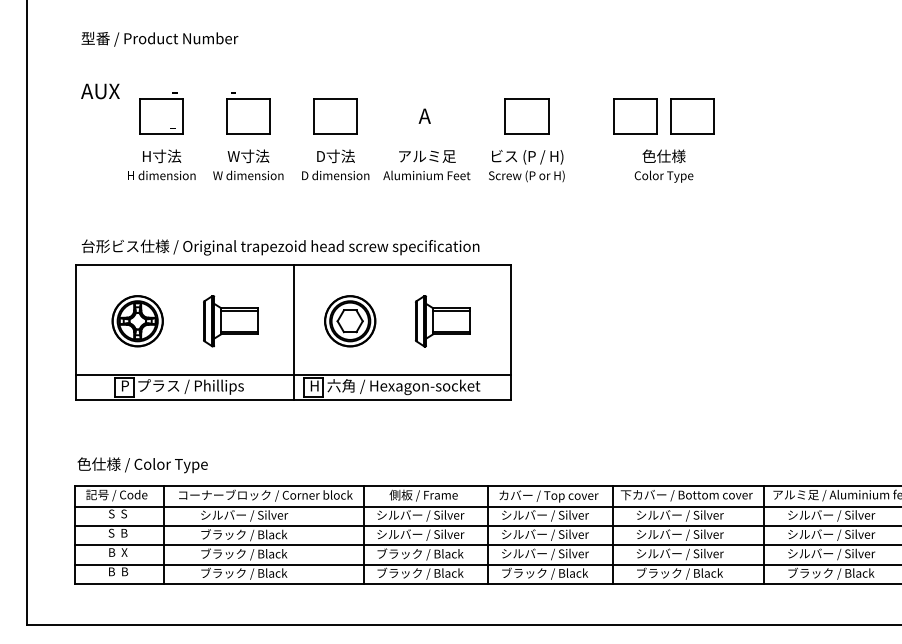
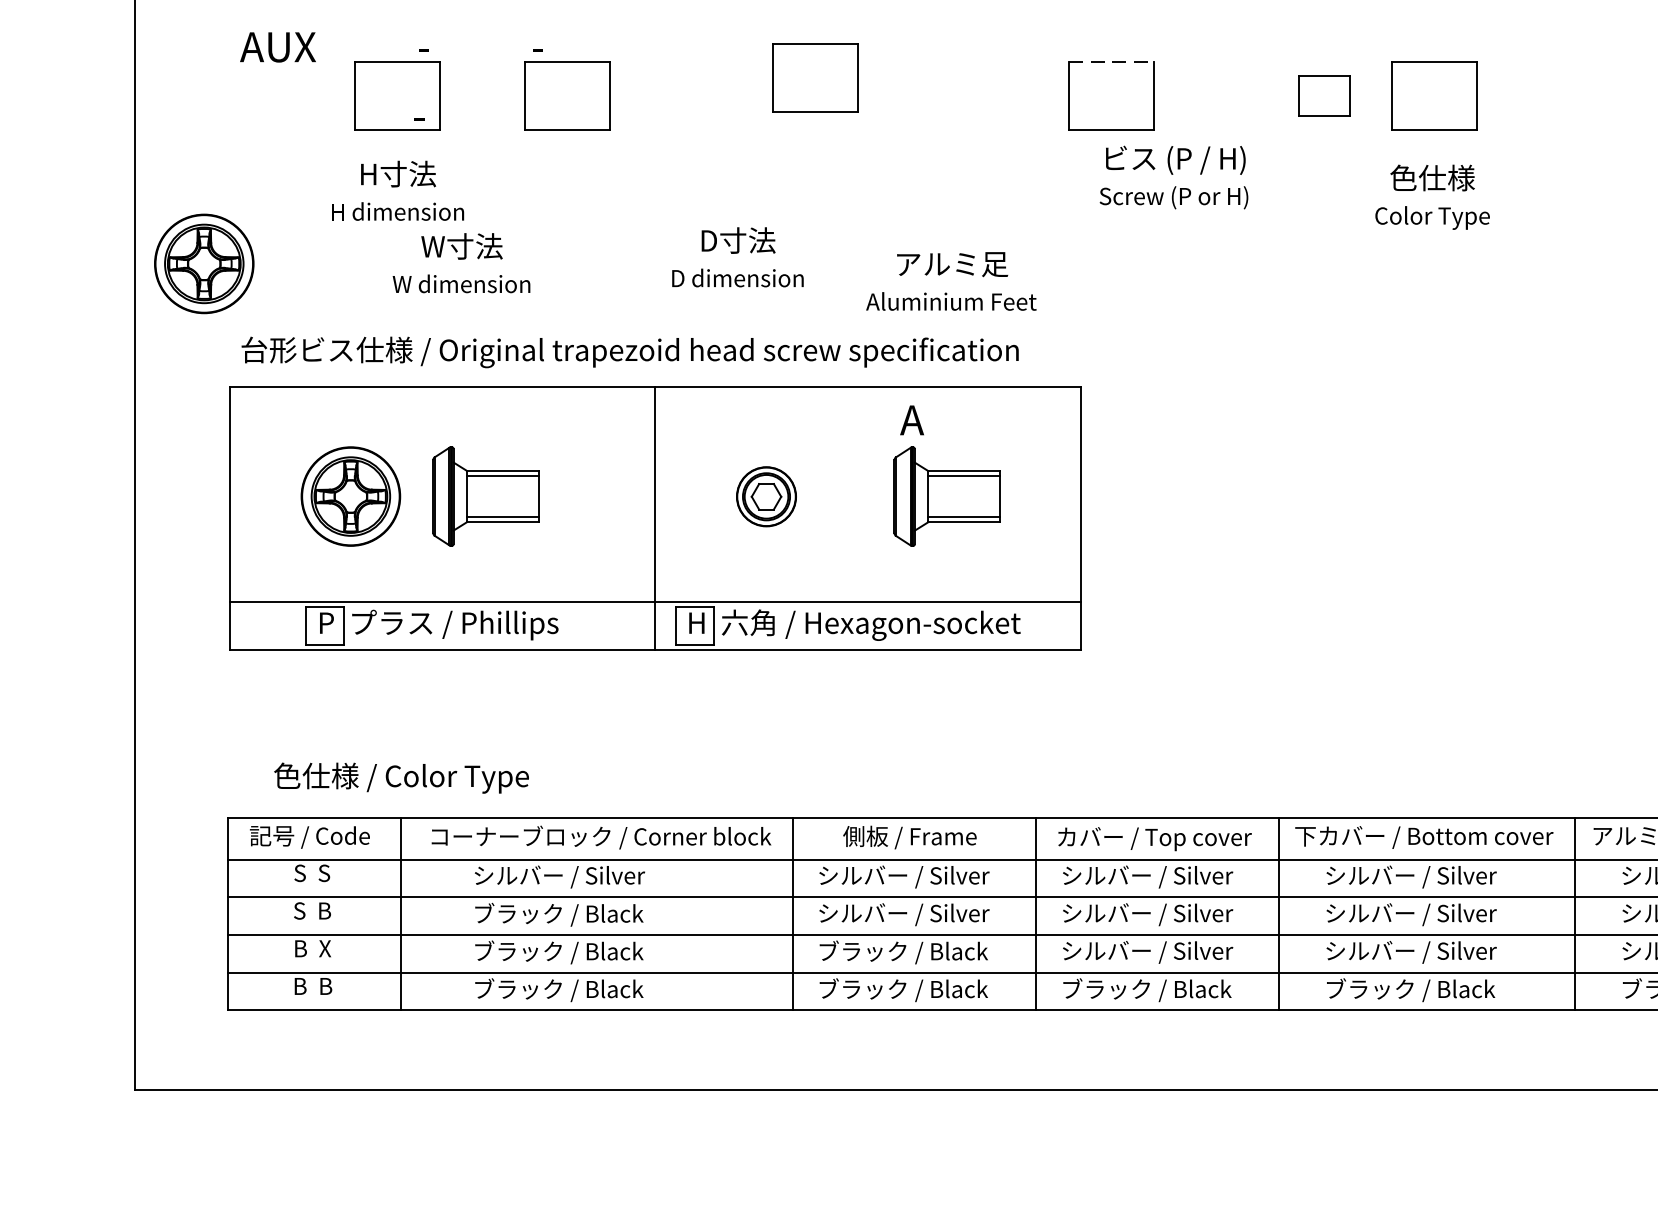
line: (526, 98) -> (1110, 61), solid -> dashed
text: (424, 115) -> (911, 418), moved
part: (335, 116) -> (815, 78), moved
part: (635, 116) -> (1324, 96), size x0.6
text: (248, 164) -> (461, 262), moved
text: (335, 164) -> (737, 256), moved
text: (426, 165) -> (950, 282), moved
text: (663, 165) -> (1431, 195), moved
text: (526, 166) -> (1173, 178), moved
part: (62, 202) -> (203, 264), added
part: (230, 321) -> (485, 497), moved
part: (350, 321) -> (766, 497), size x0.6
text: (142, 465) -> (401, 778), moved

